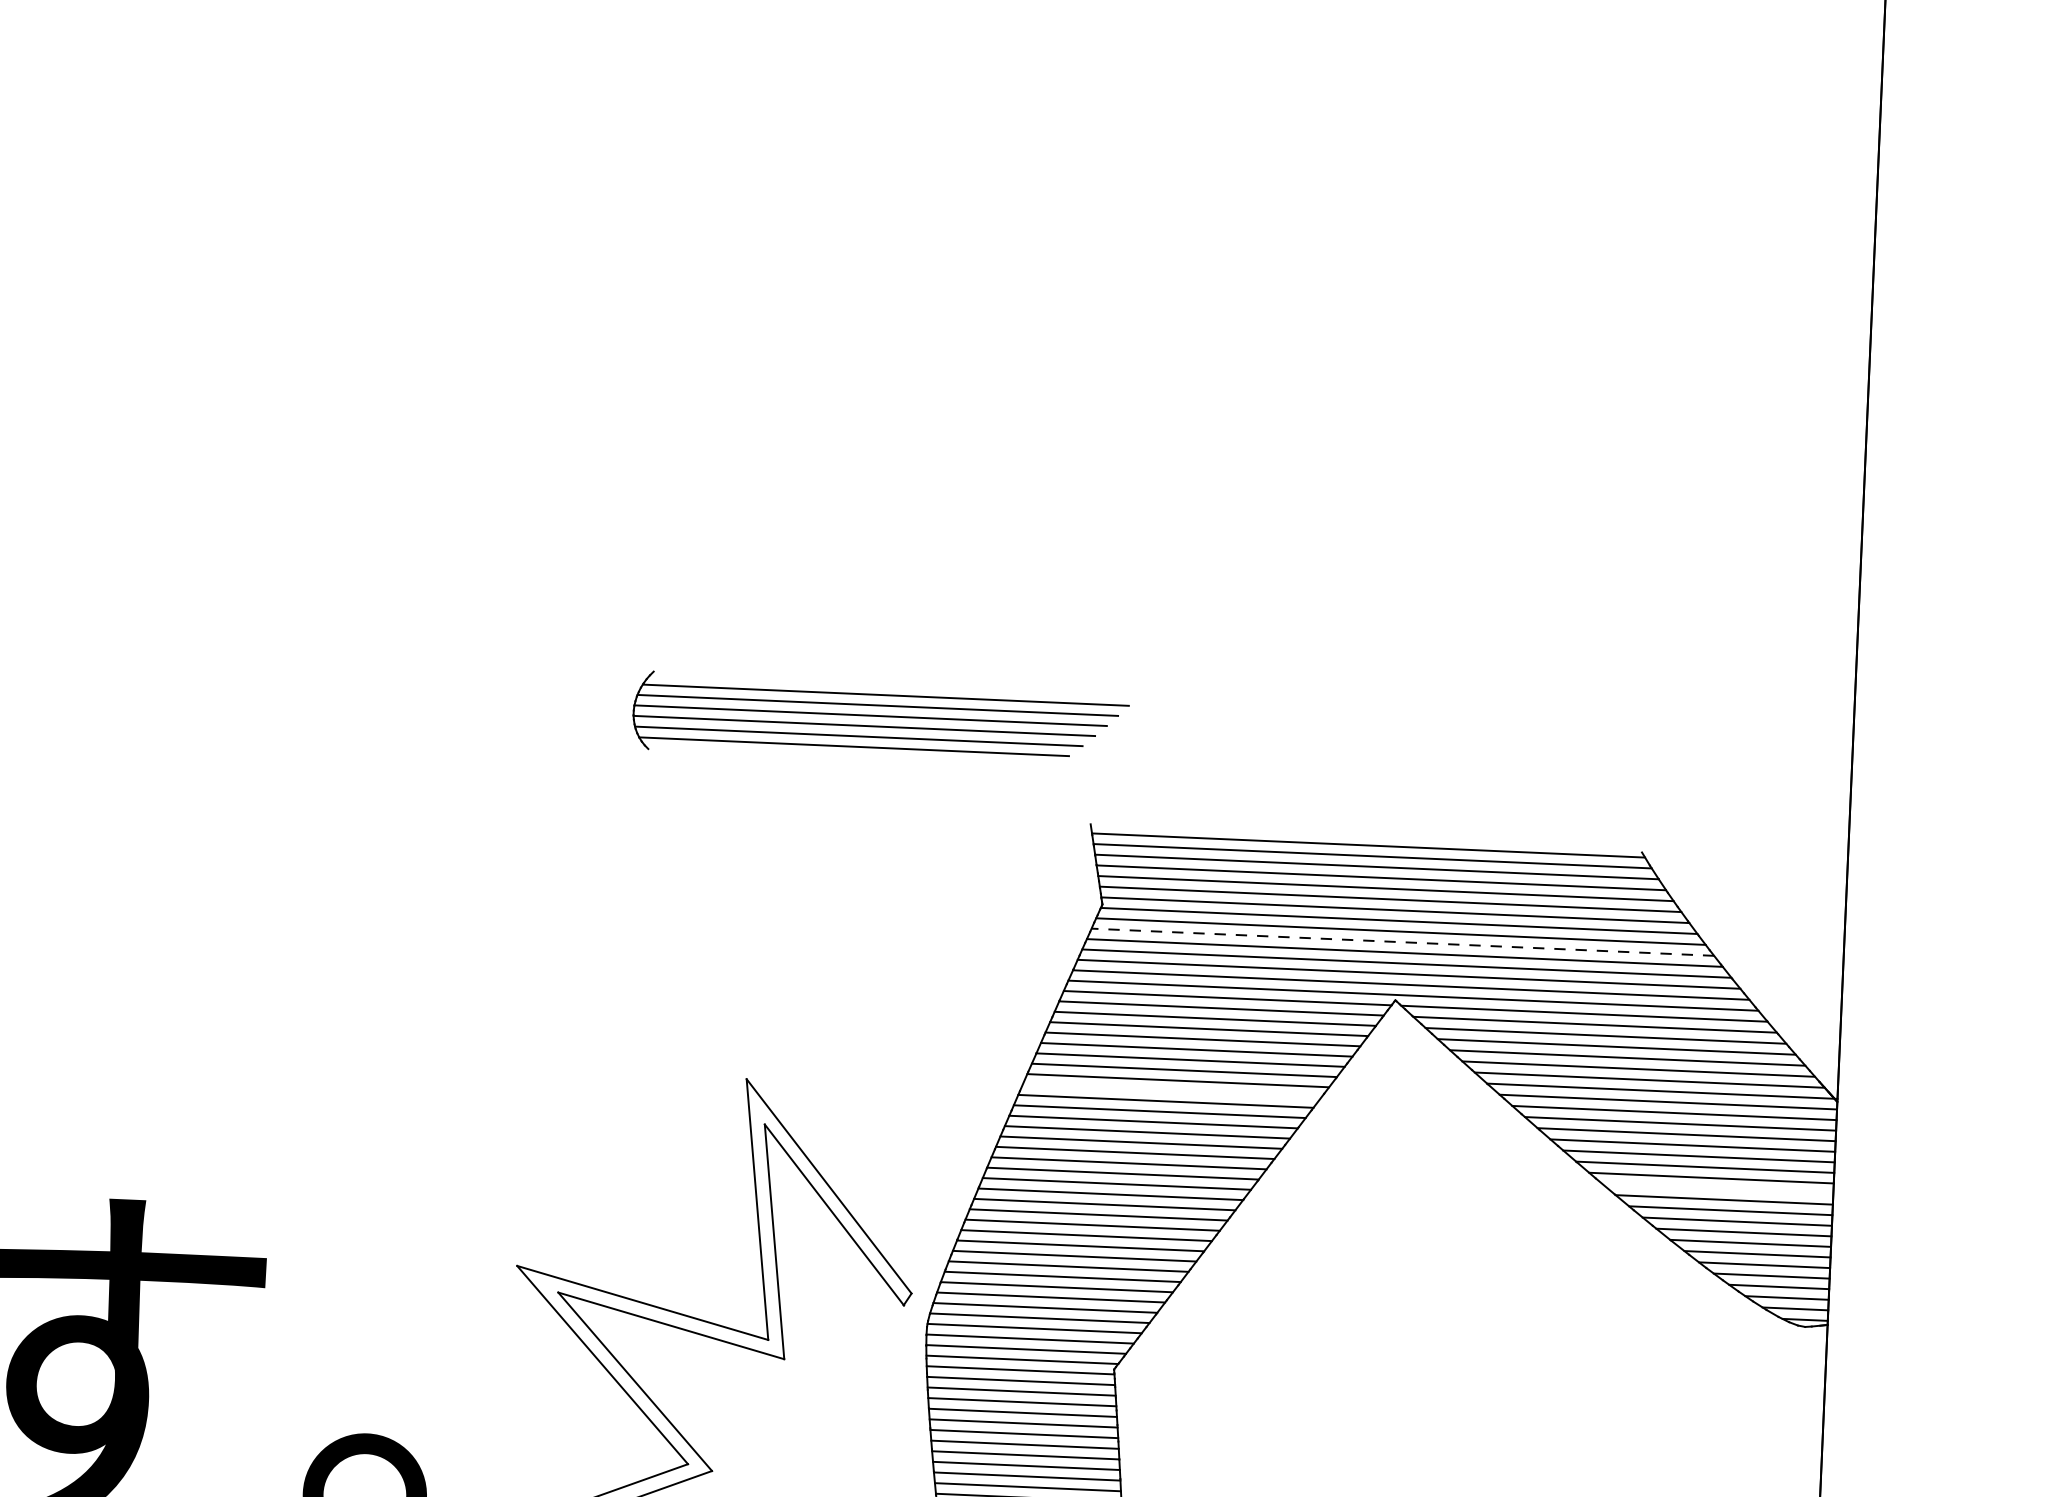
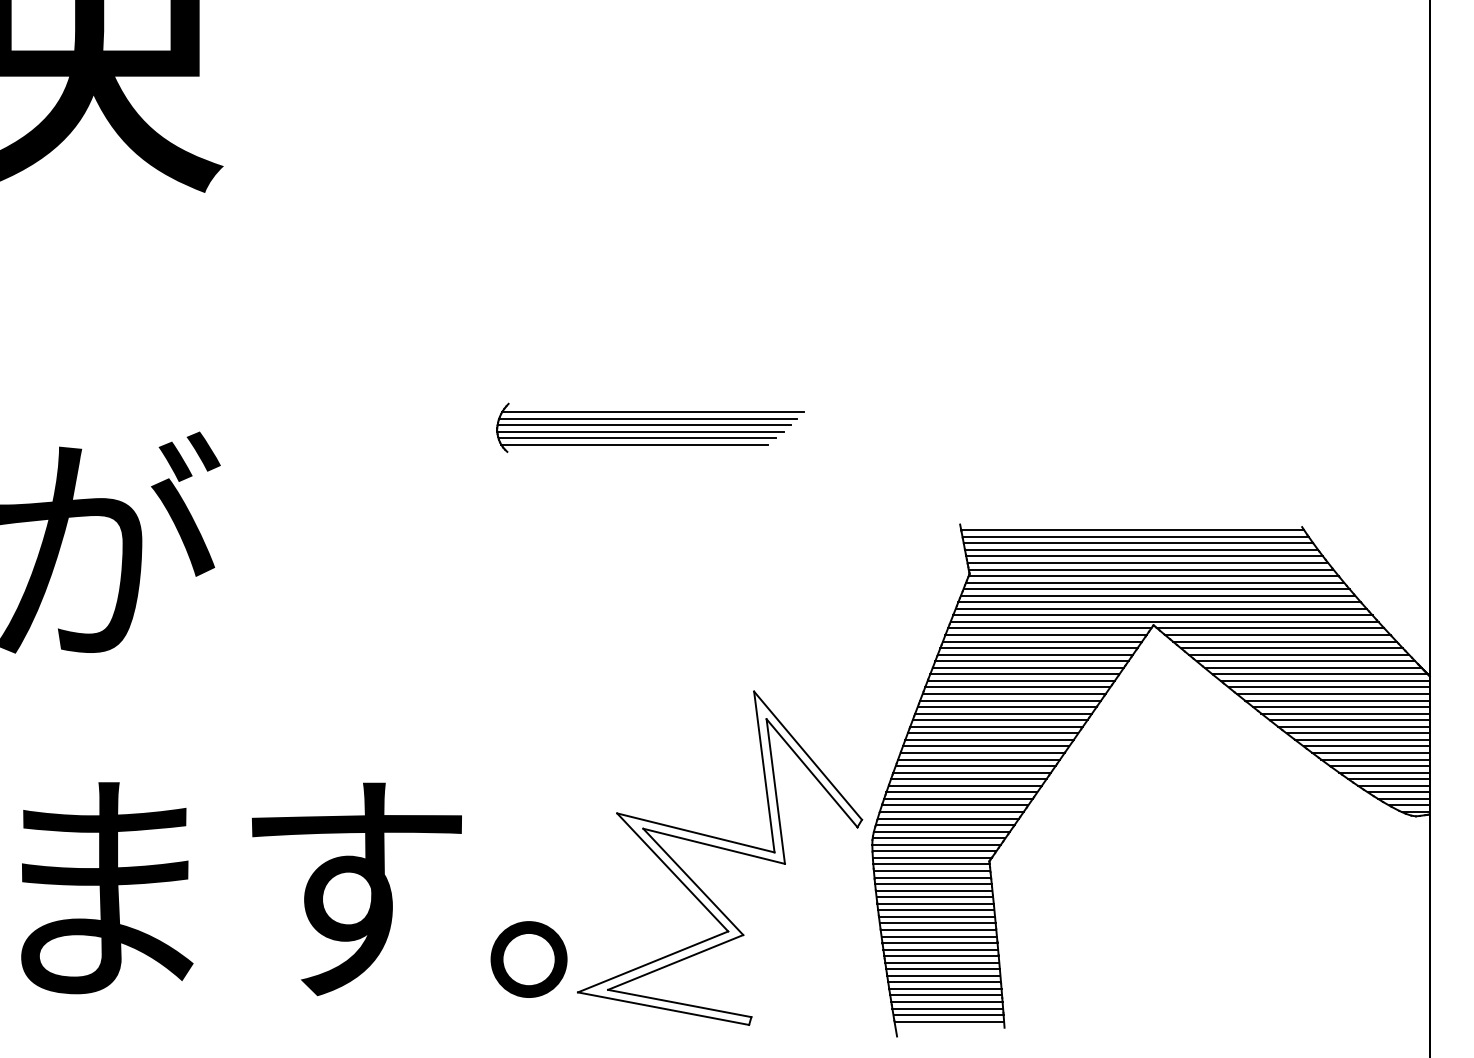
part: (880, 719) -> (650, 427), moved
line: (1402, 942) -> (1156, 589), dashed -> solid
line: (1171, 1091) -> (1017, 687), added
line: (1716, 1189) -> (1357, 733), added

